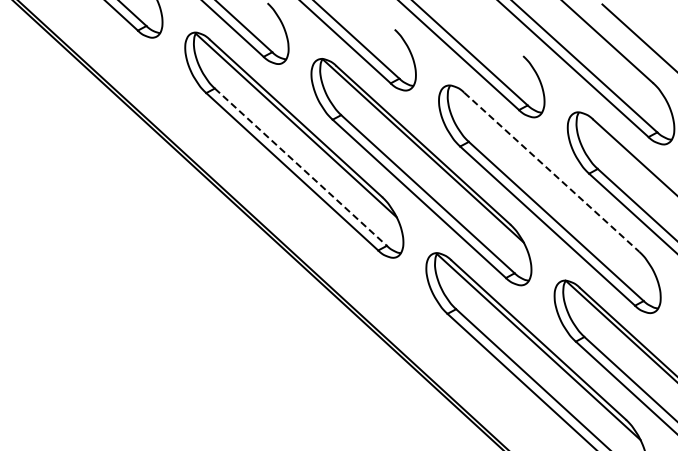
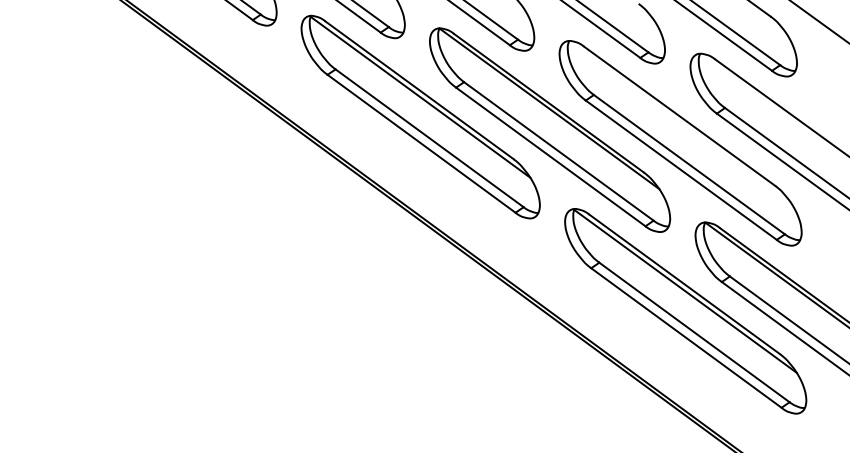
line: (300, 167) -> (429, 138), dashed -> solid
line: (552, 172) -> (680, 116), dashed -> solid

